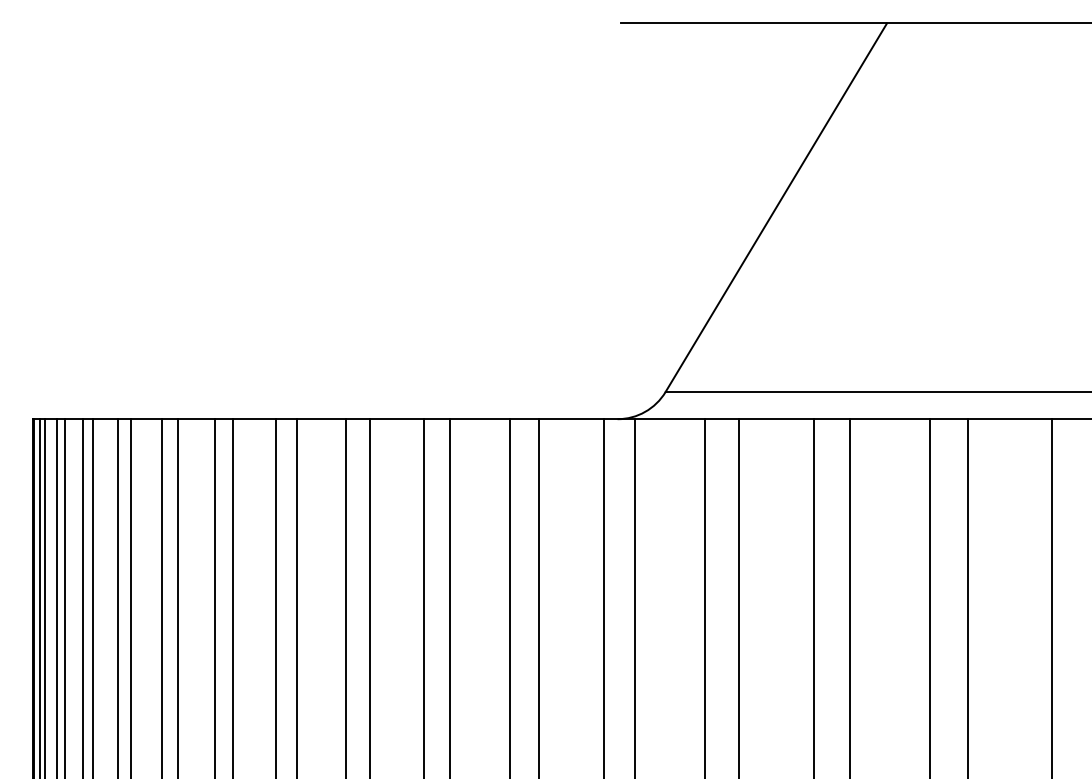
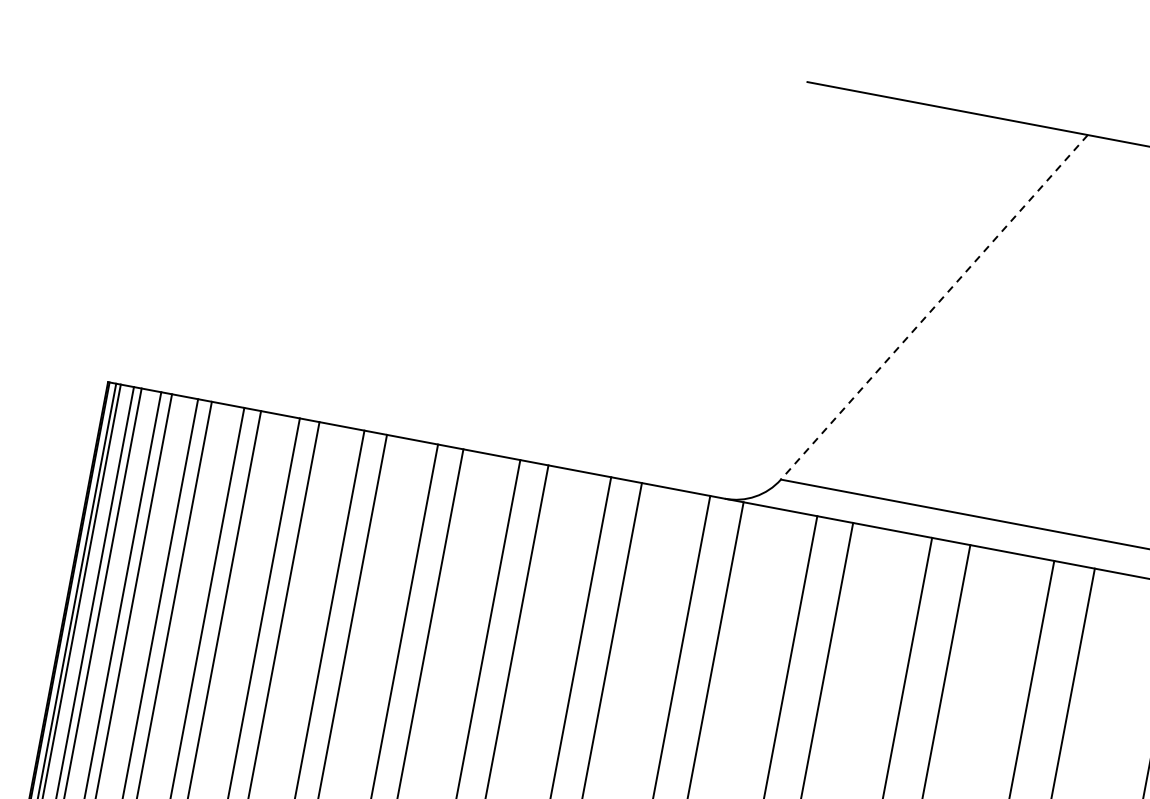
line: (776, 207) -> (934, 307), solid -> dashed

